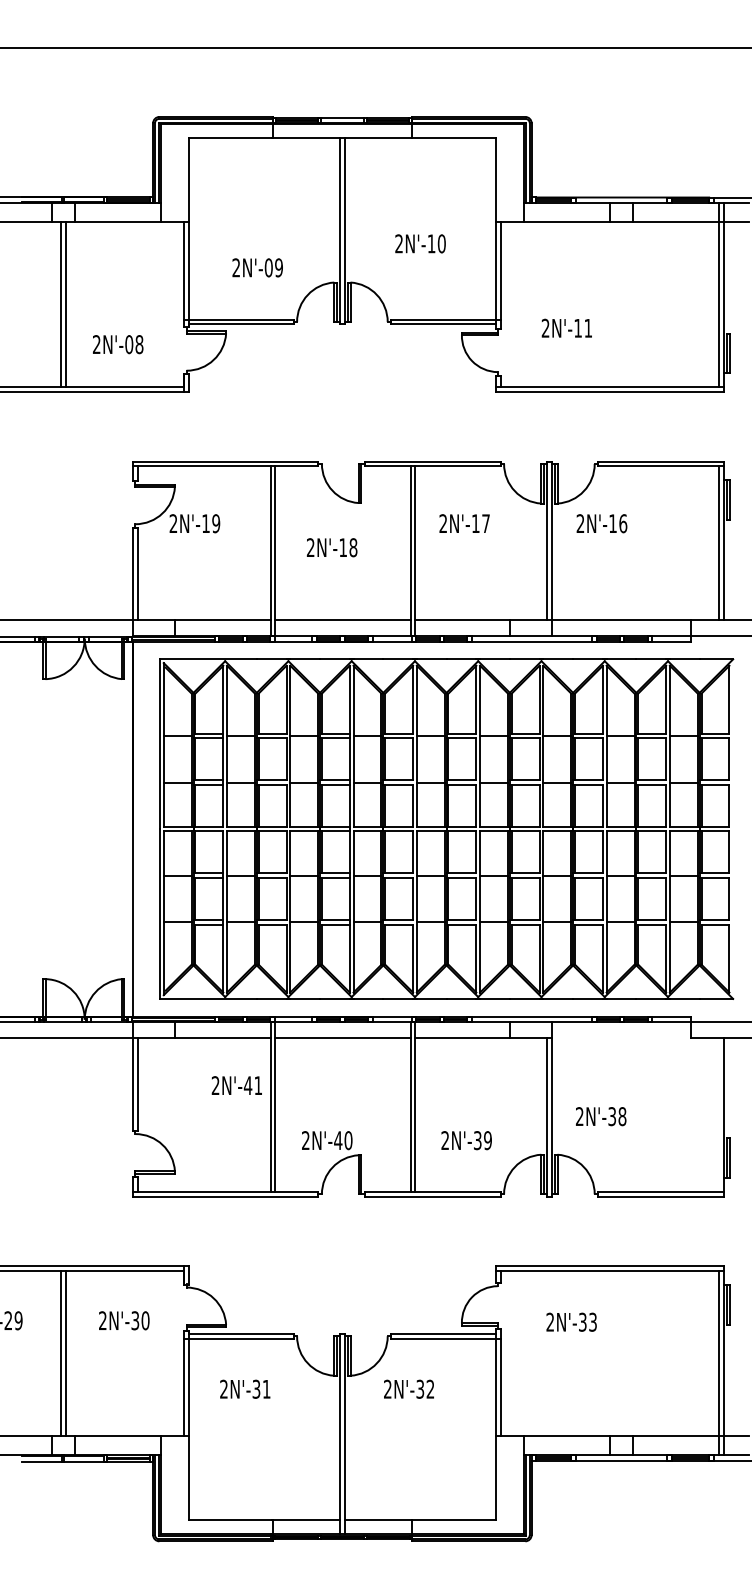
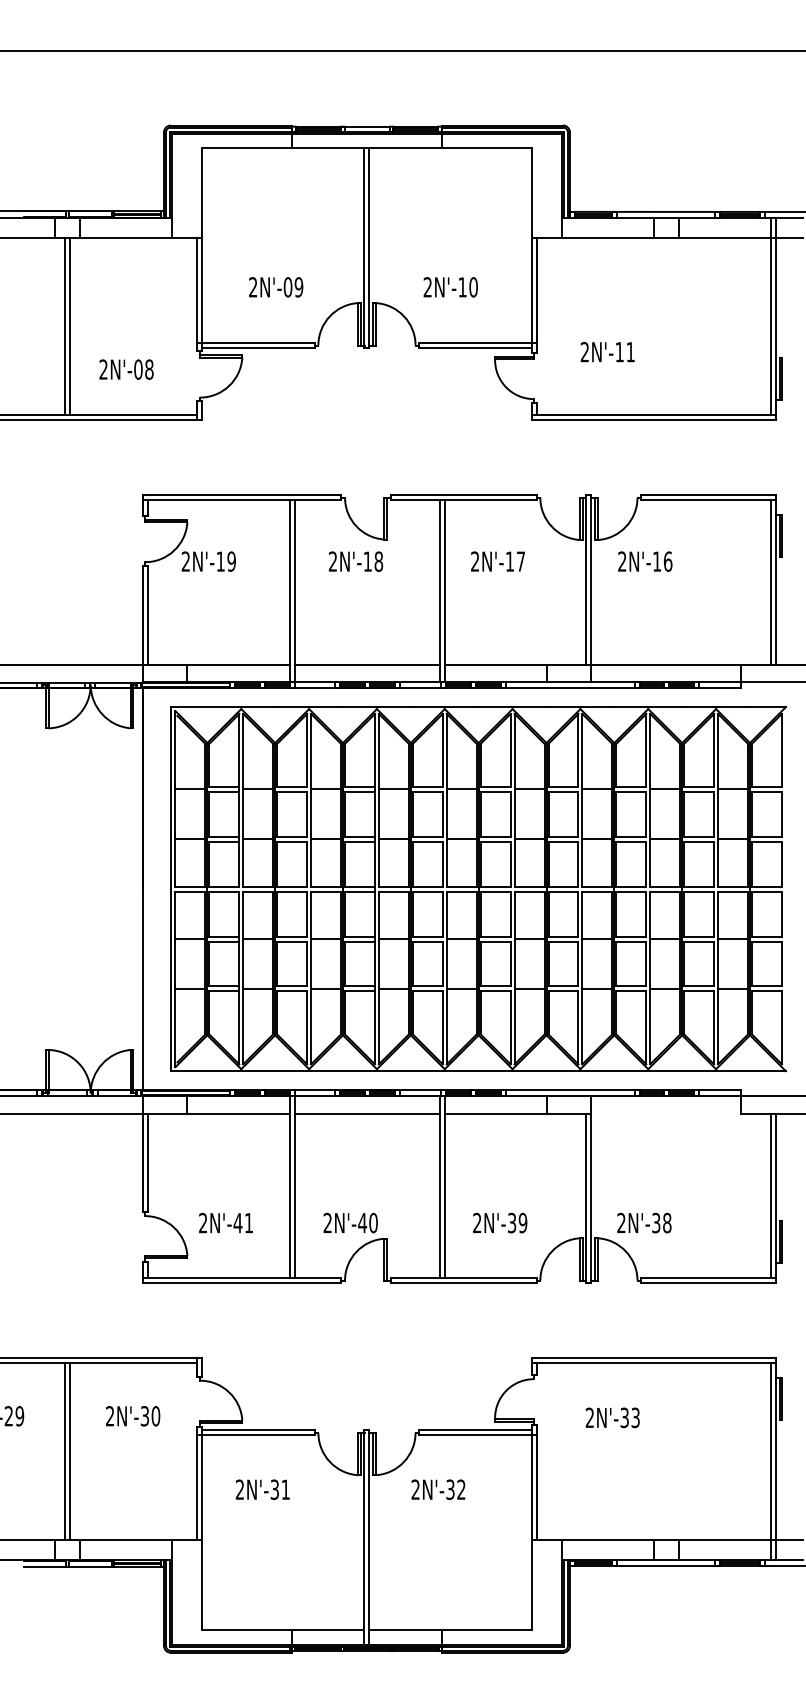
text: (420, 243) -> (450, 286), moved
text: (332, 547) -> (356, 561), moved
text: (236, 1085) -> (225, 1222), moved
line: (719, 1114) -> (771, 1195), added
text: (601, 1116) -> (644, 1222), moved

